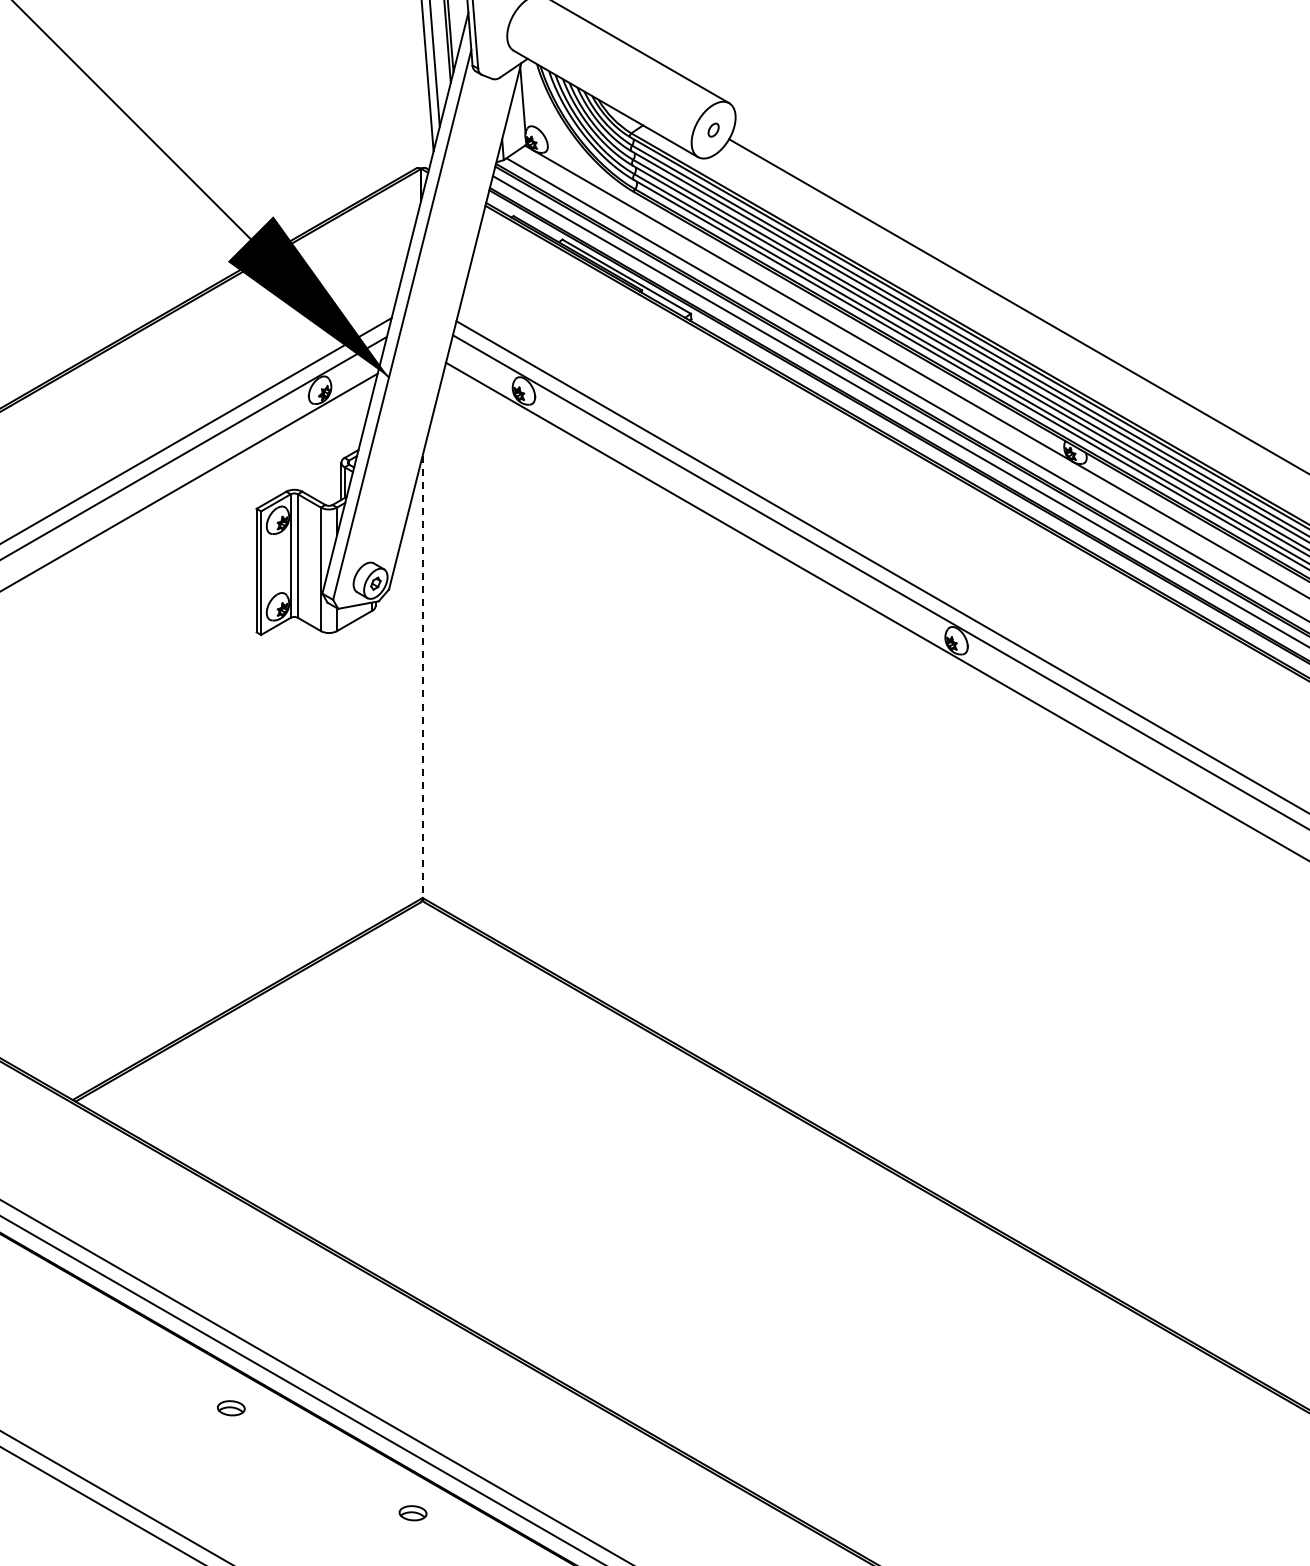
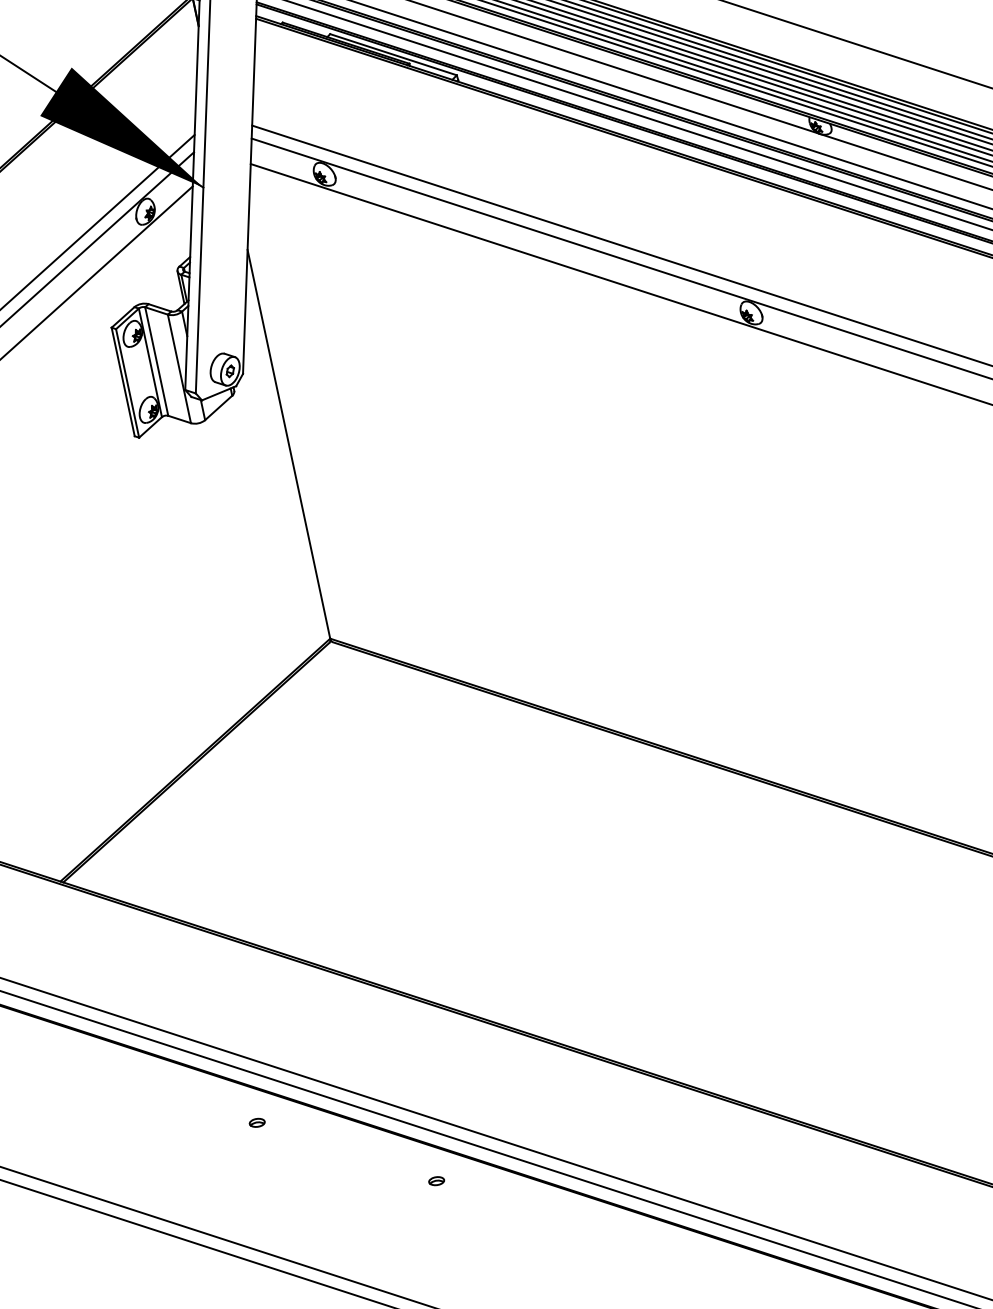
line: (422, 677) -> (288, 444), dashed -> solid
part: (230, 1408) -> (256, 1123), size x0.62
part: (412, 1513) -> (436, 1181), size x0.62

